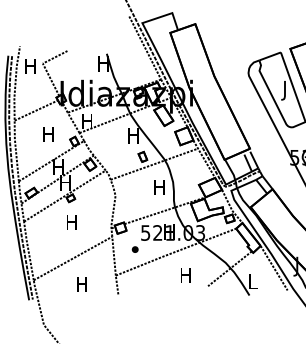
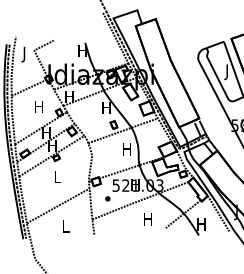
text: (30, 68) -> (24, 54), H -> J
text: (72, 221) -> (57, 176), H -> L
text: (252, 281) -> (201, 224), L -> H
text: (82, 284) -> (65, 226), H -> L

